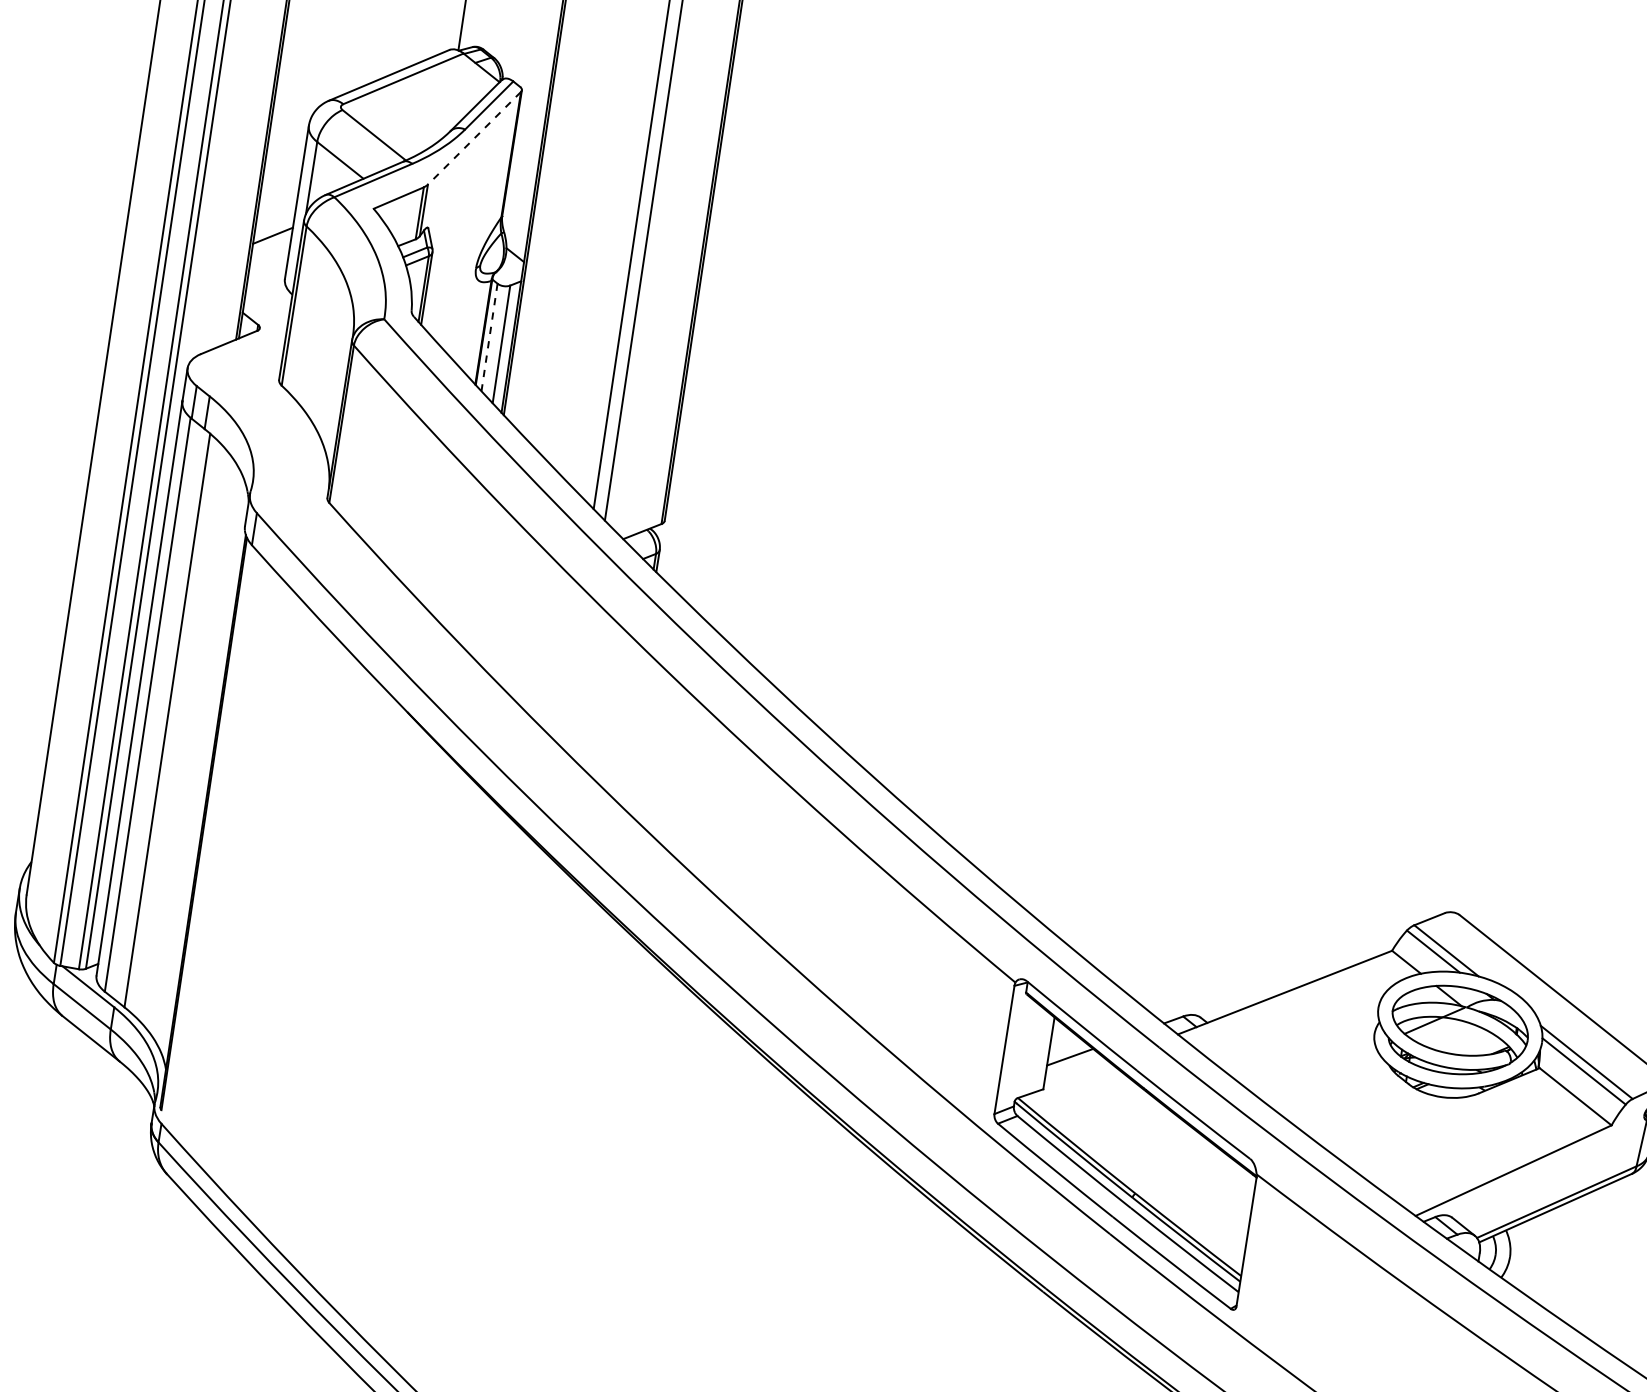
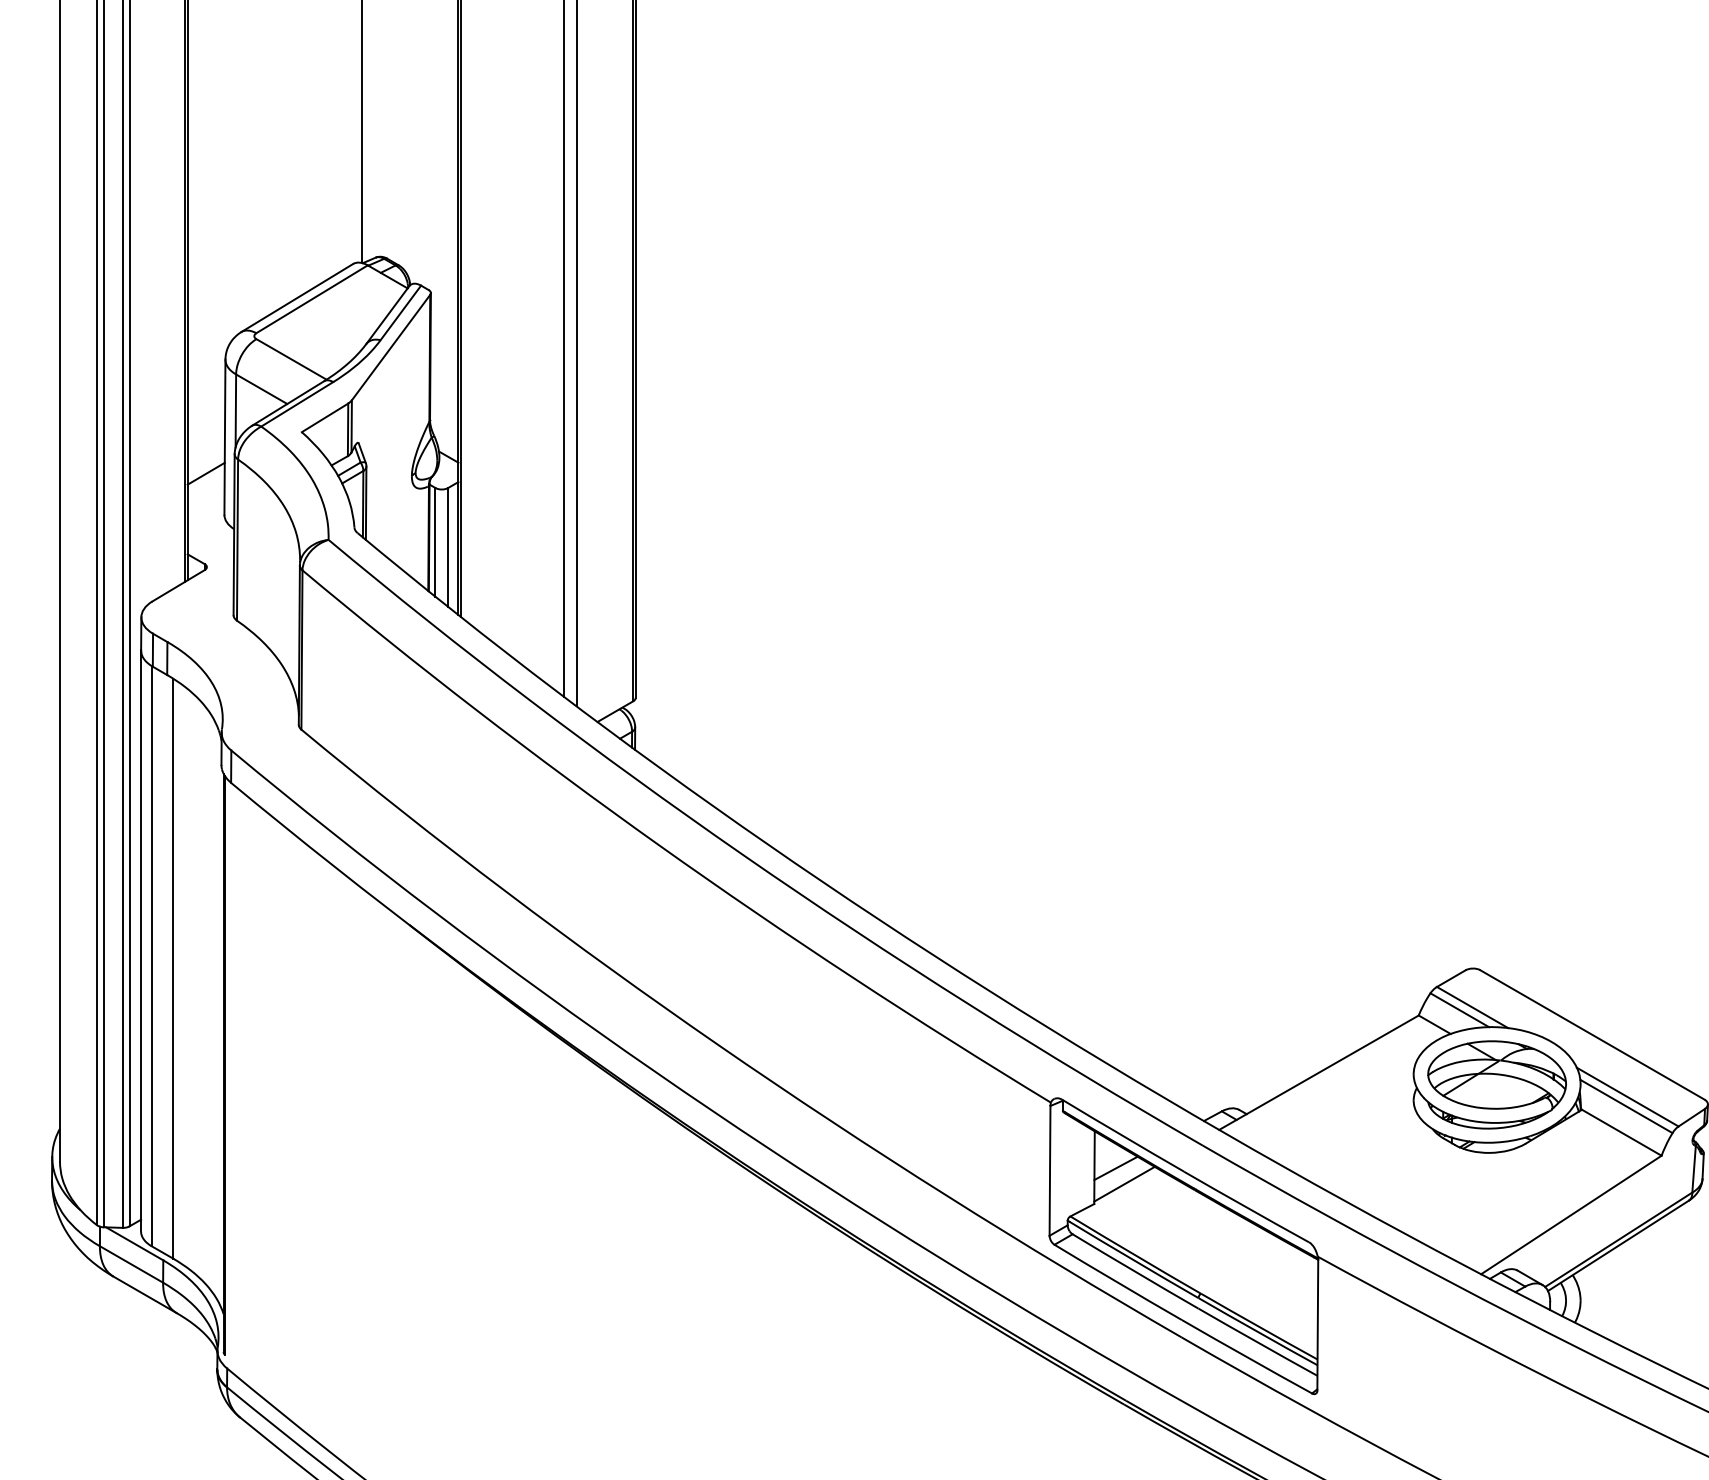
line: (474, 138) -> (391, 347), dashed -> solid
line: (489, 337) -> (435, 542), dashed -> solid
line: (1076, 1073) -> (1124, 1183), added

